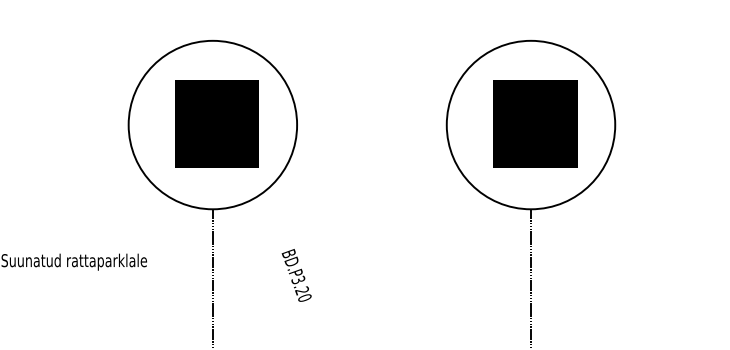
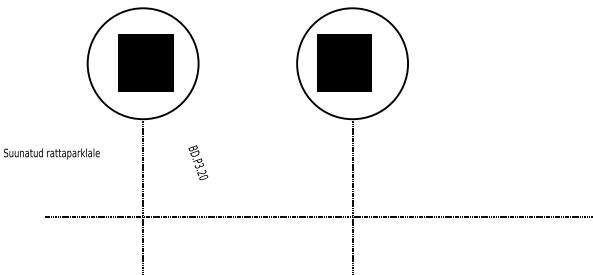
text: (535, 123) -> (344, 62), moved

